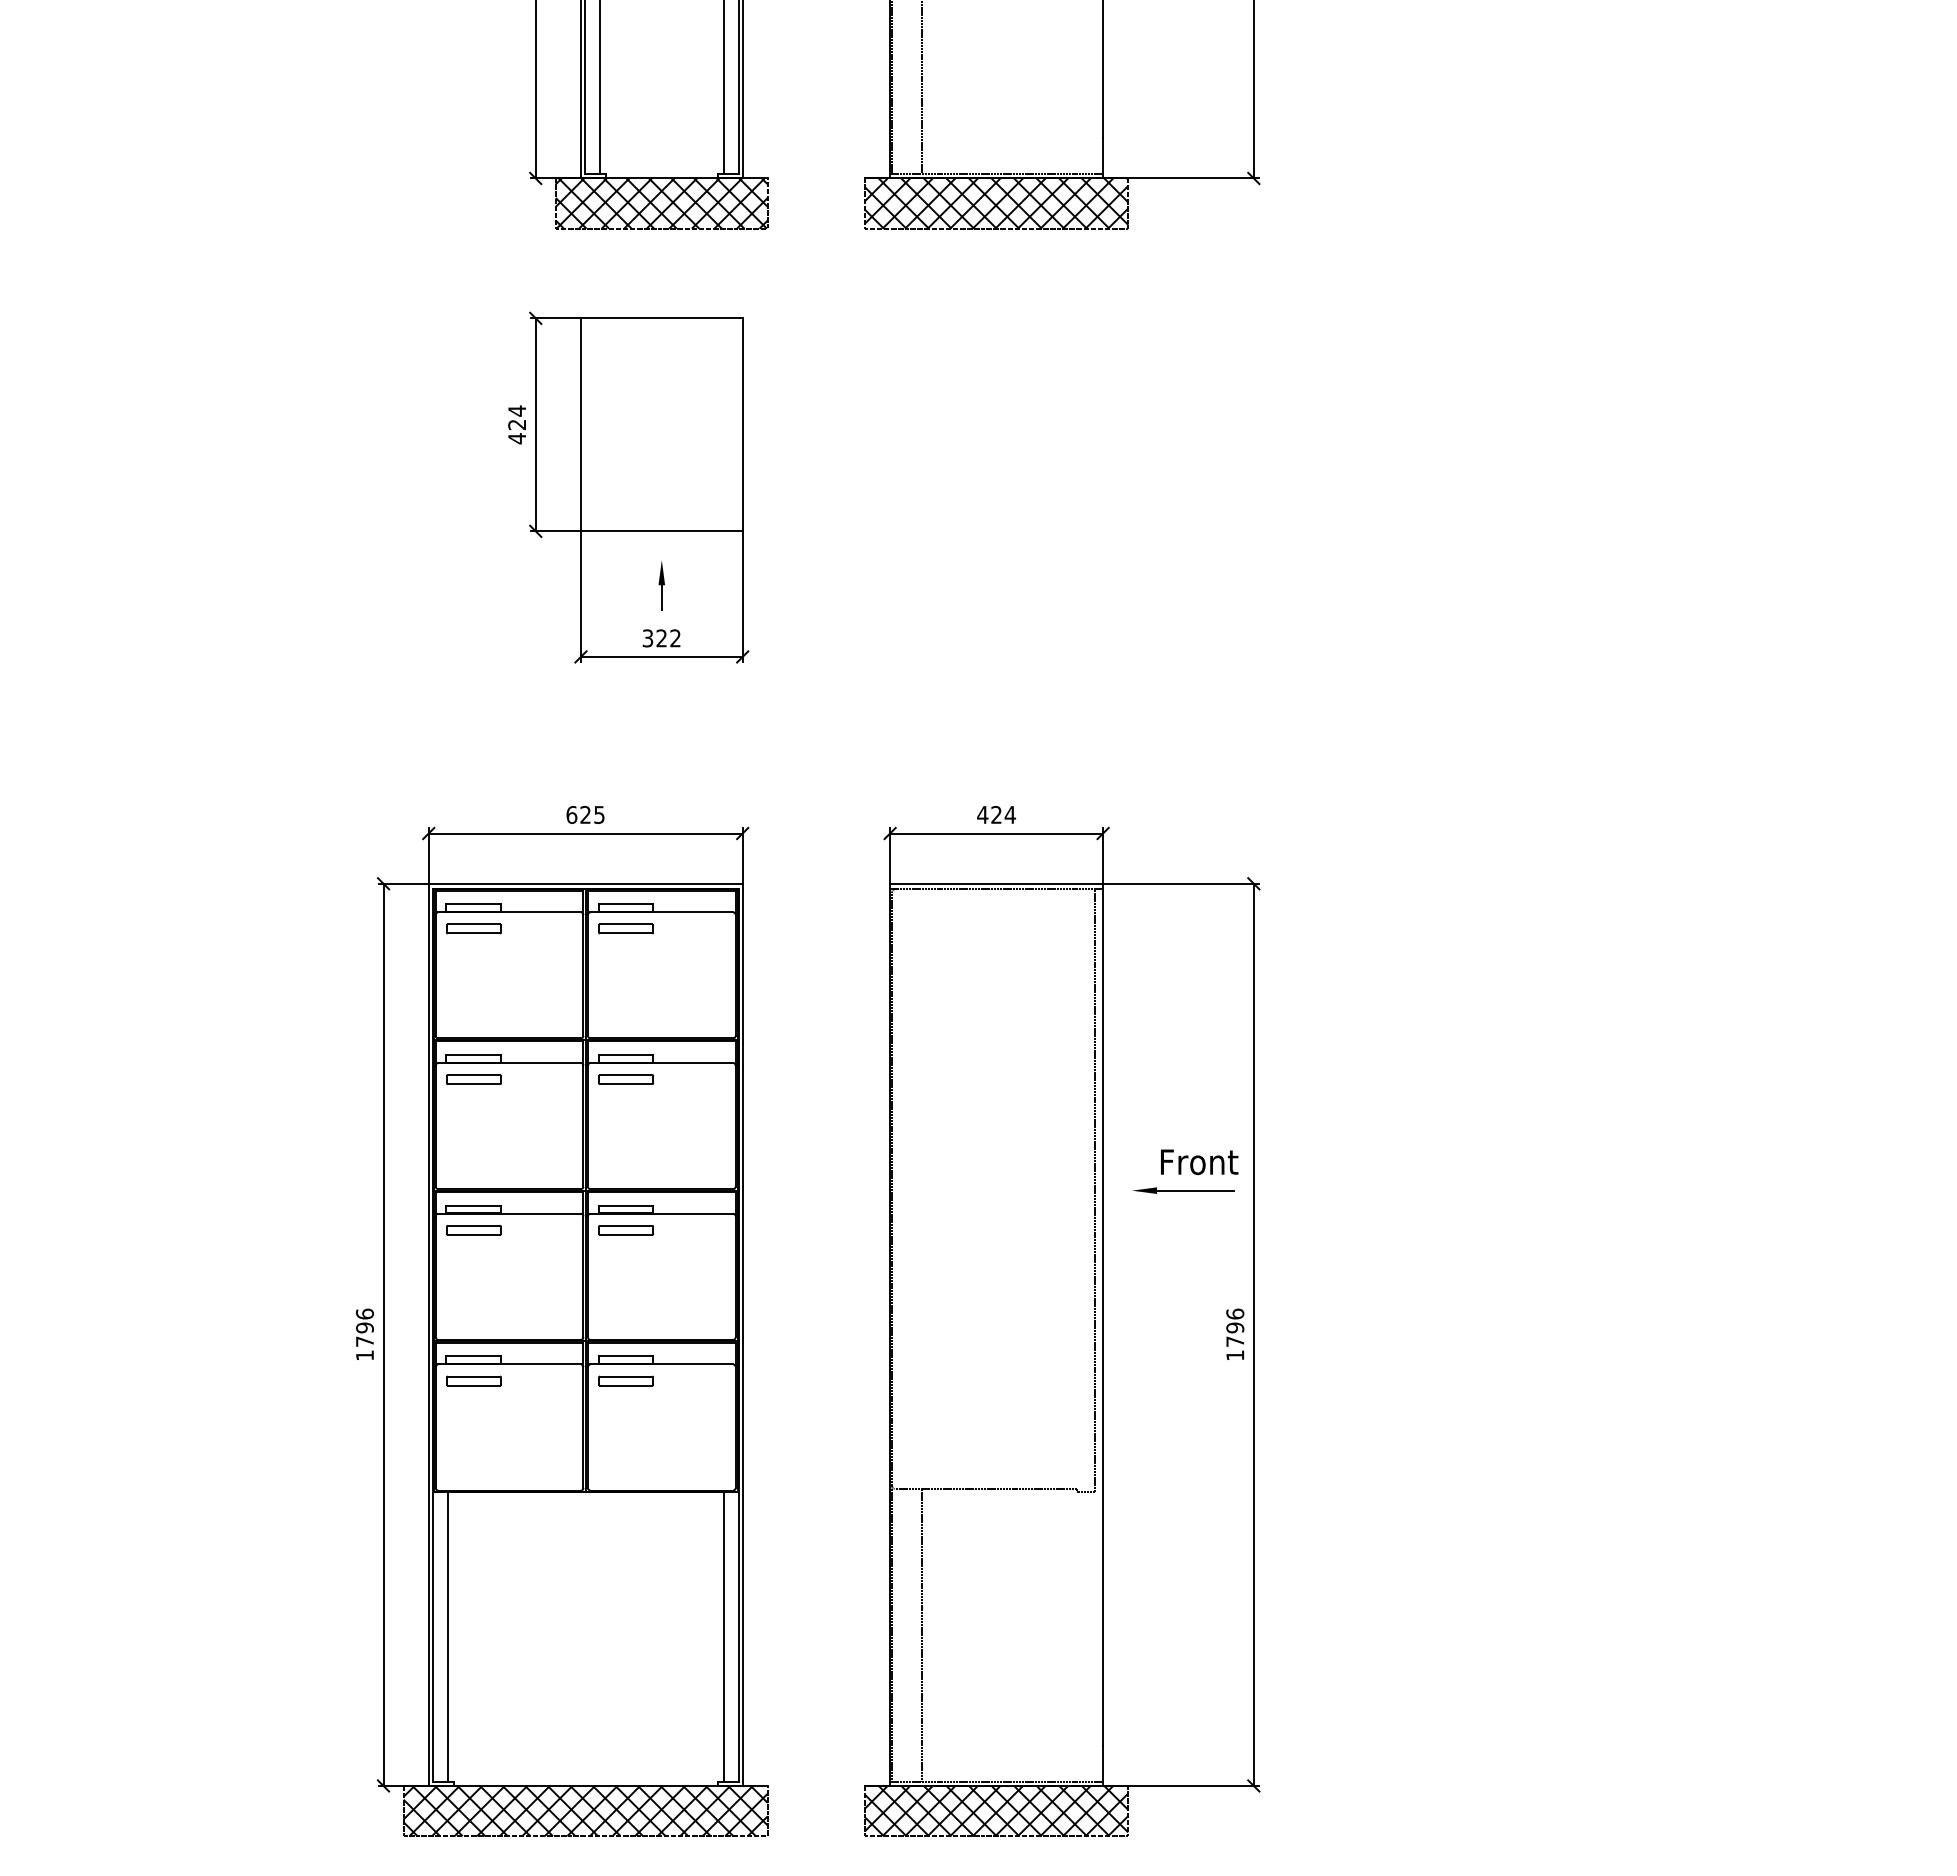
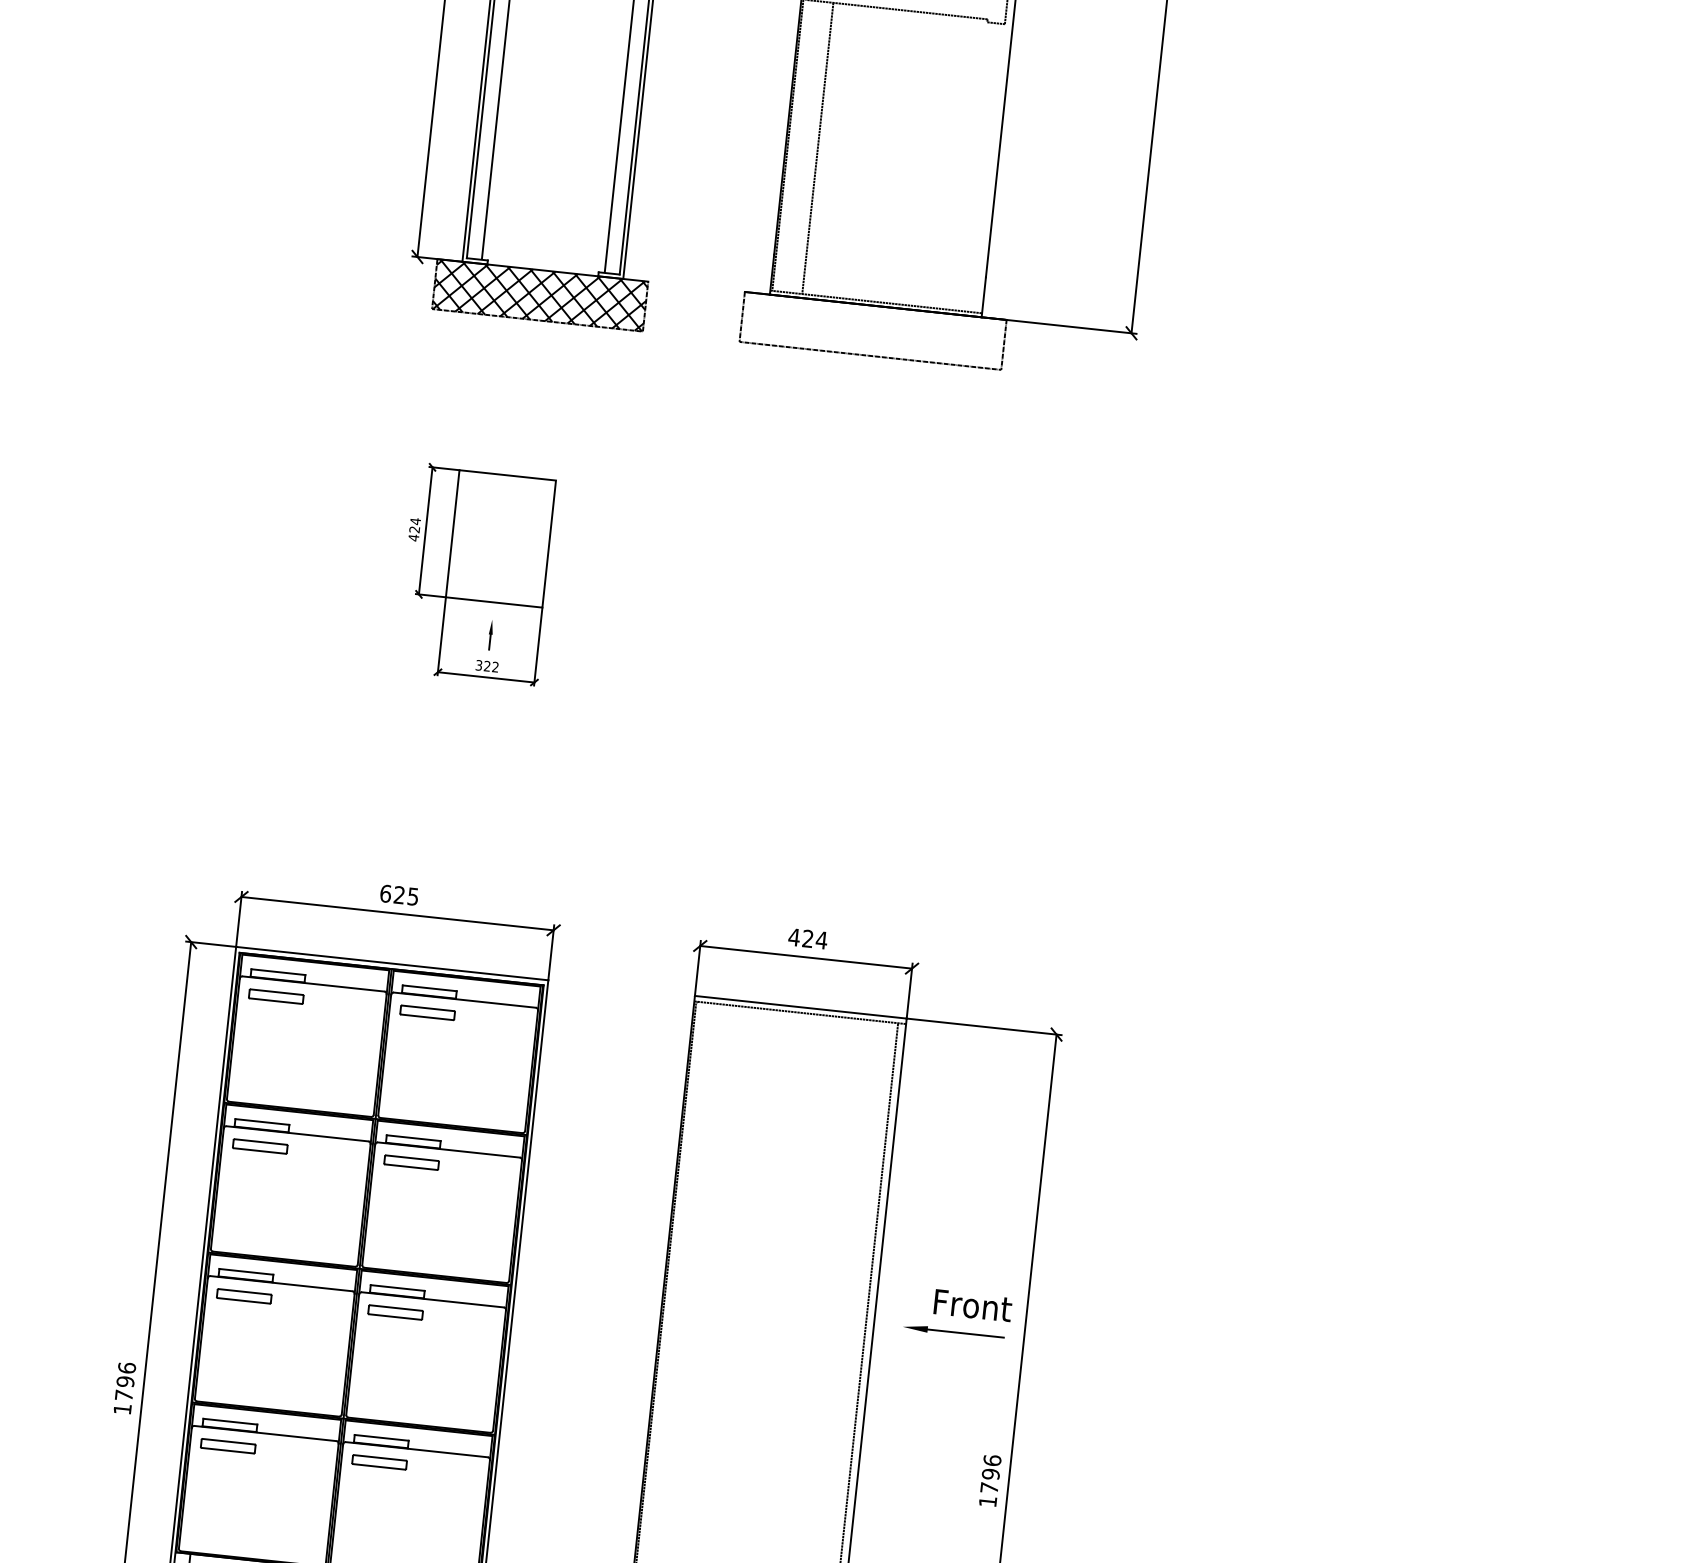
hatch: (996, 203) -> (872, 330), removed
part: (628, 487) -> (476, 574), size x0.6

